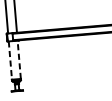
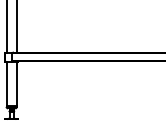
line: (18, 59) -> (16, 83), dashed -> solid
line: (10, 61) -> (6, 84), dashed -> solid

